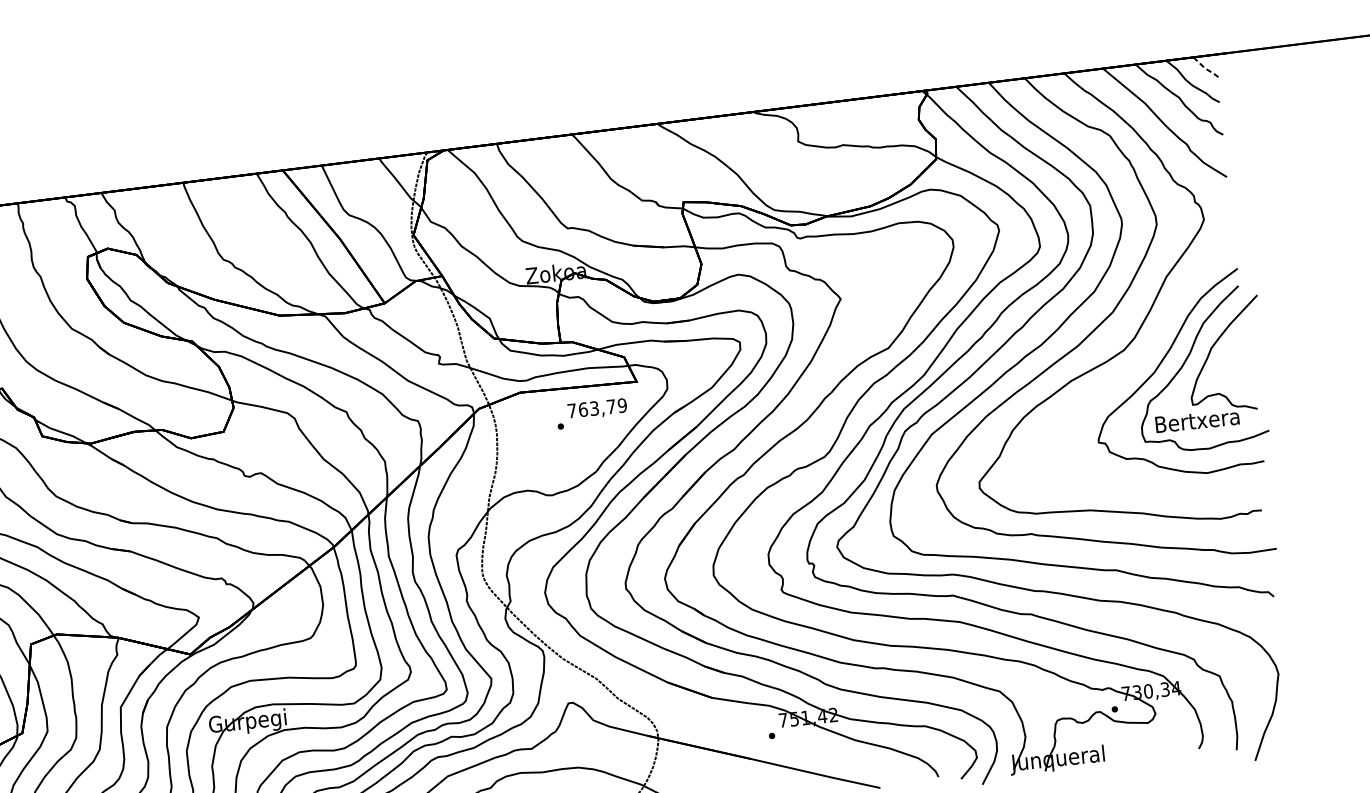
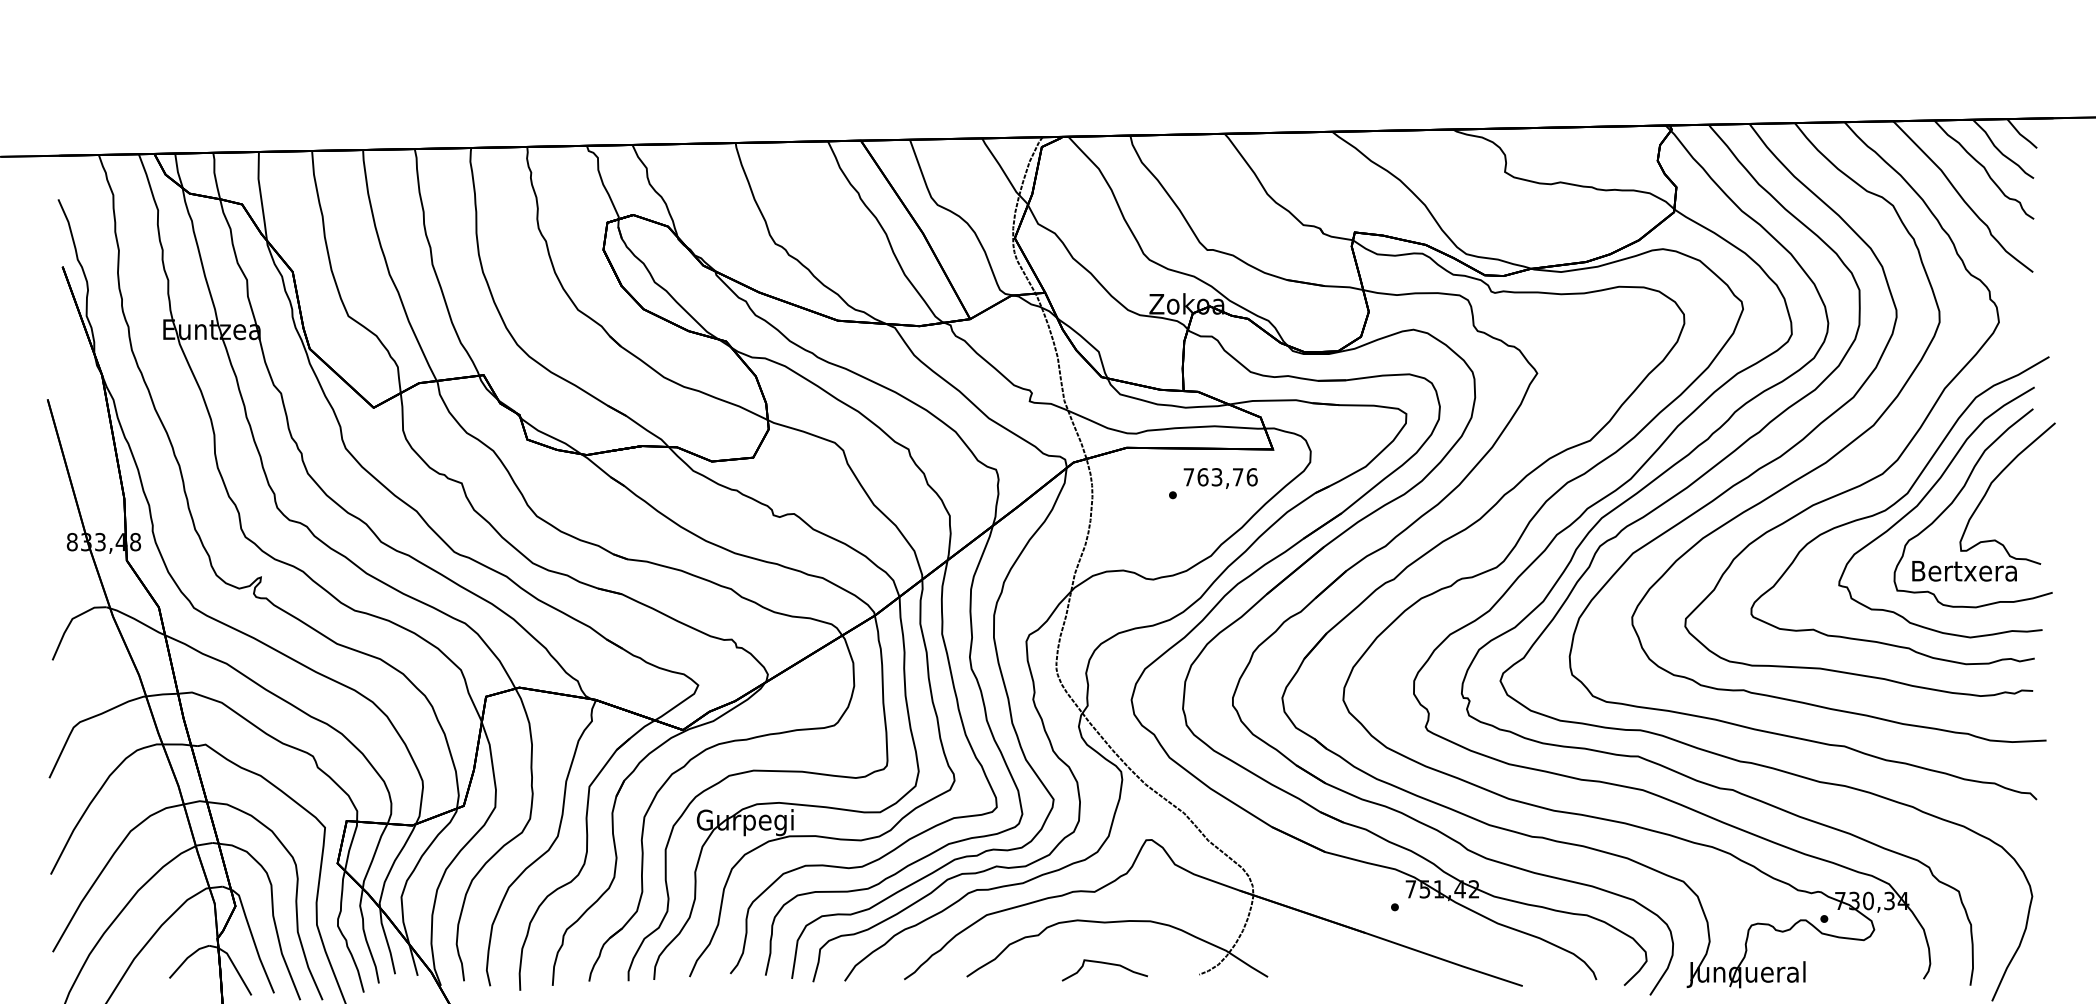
line: (1206, 69) -> (2021, 135), dashed -> solid
curve: (1136, 374) -> (1894, 505), added
text: (621, 405) -> (1251, 477), 763,79 -> 763,76

